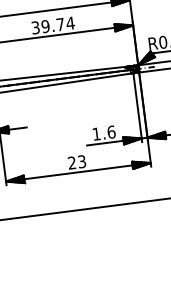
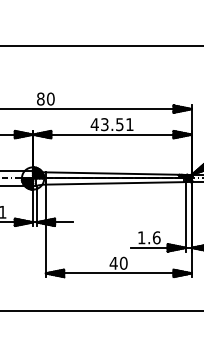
text: (52, 25) -> (111, 124), 39.74 -> 43.51
text: (76, 161) -> (118, 262), 23 -> 40

